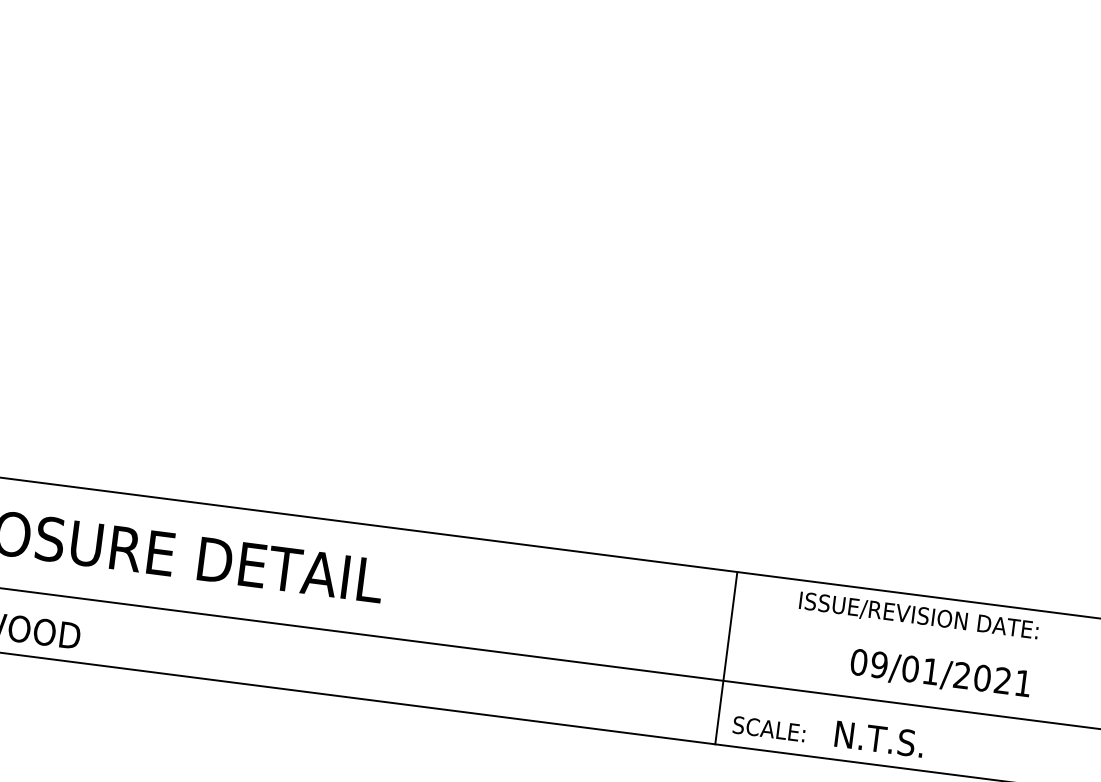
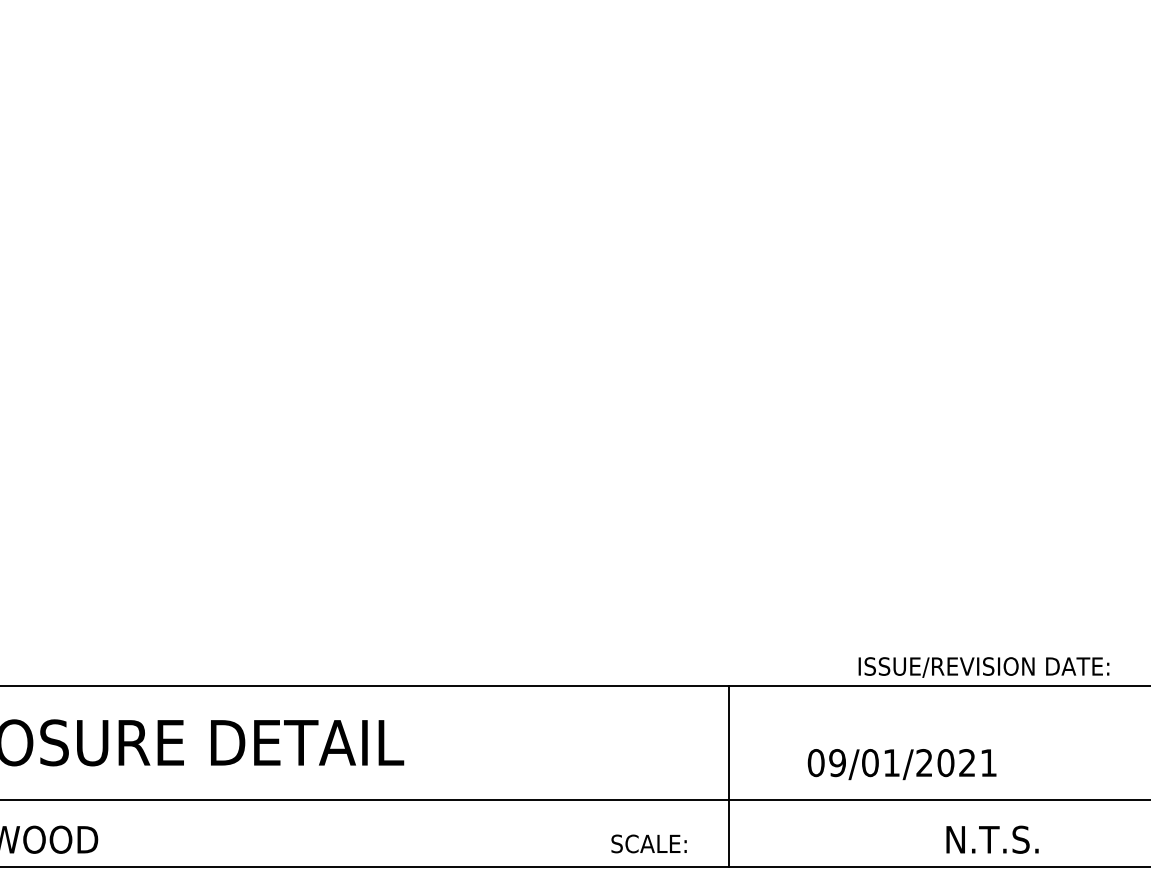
text: (918, 616) -> (983, 667), moved
line: (726, 657) -> (729, 775), moved
text: (940, 674) -> (901, 764), moved
text: (768, 728) -> (648, 843), moved
text: (879, 738) -> (992, 839), moved

